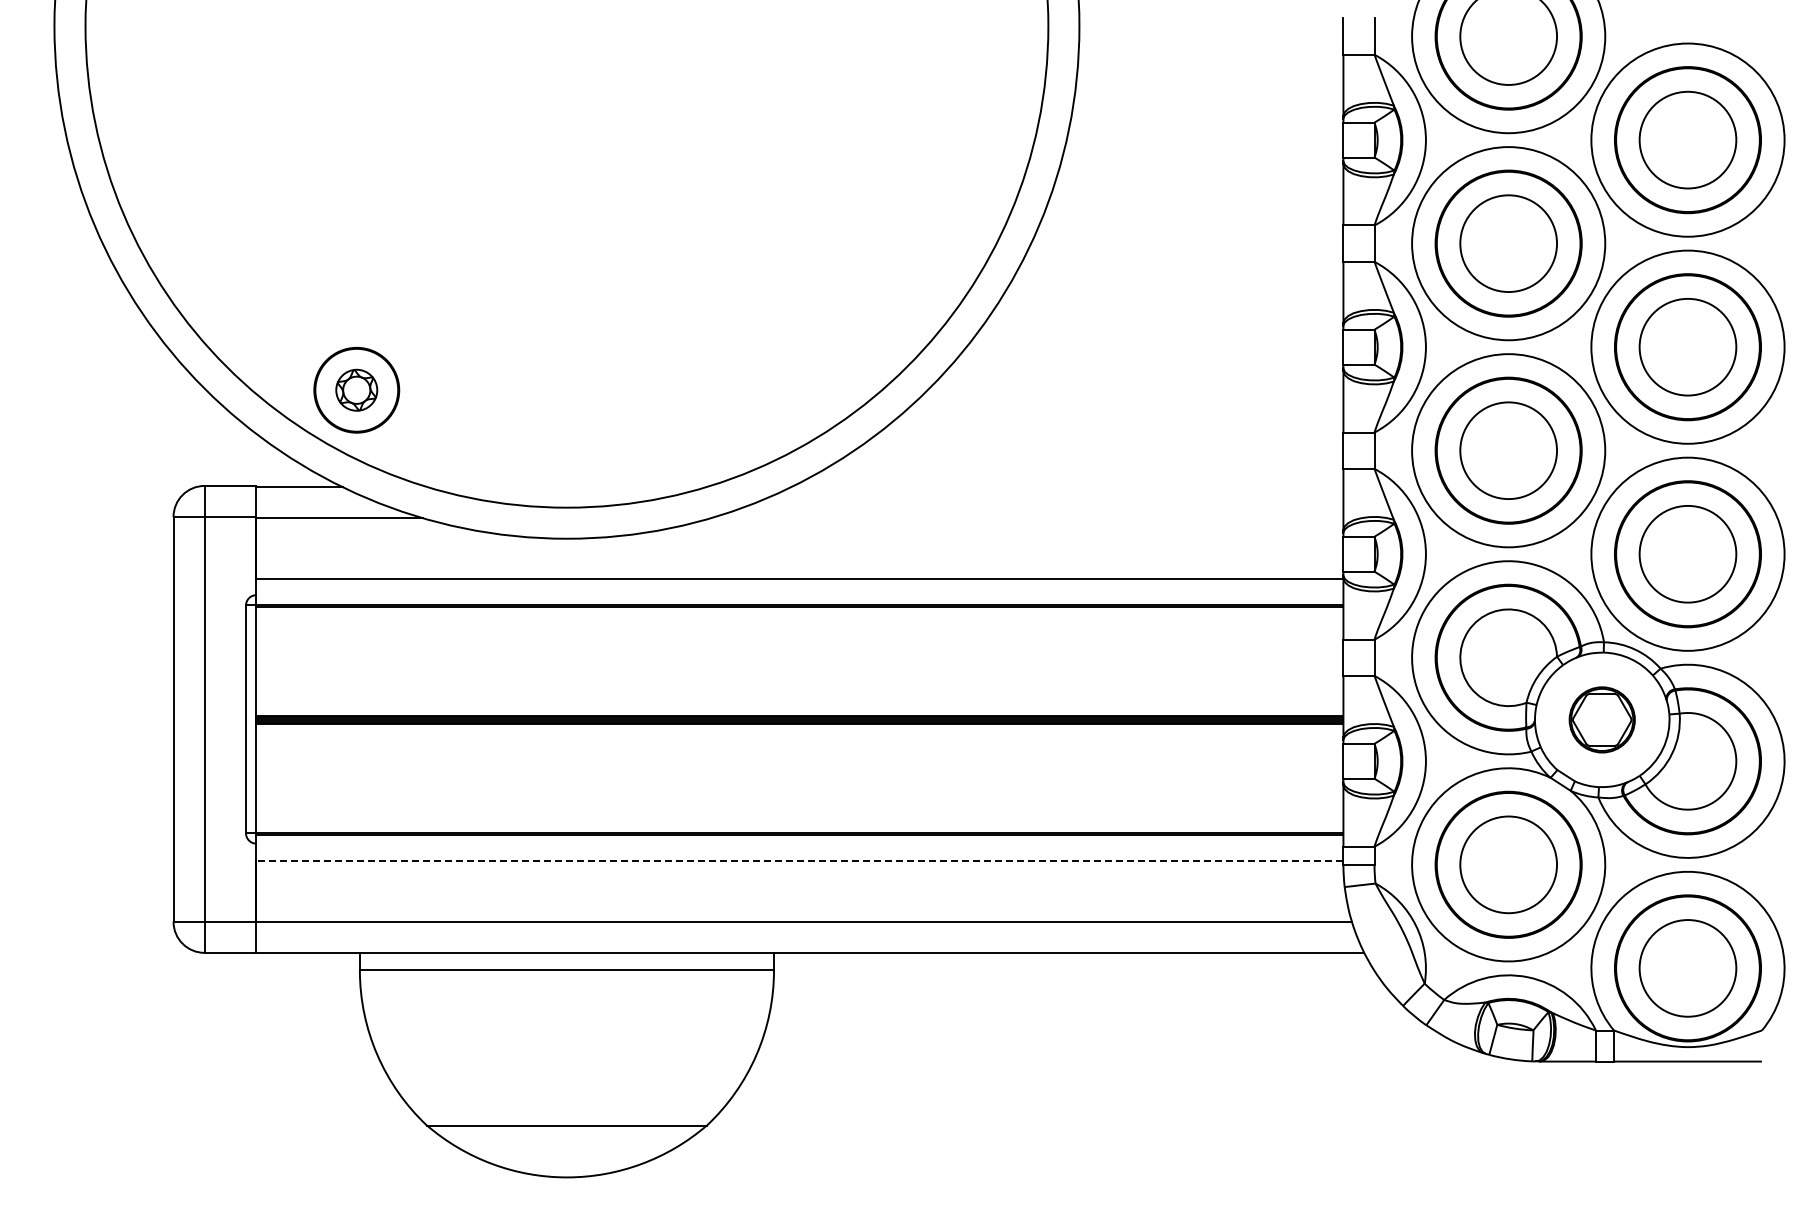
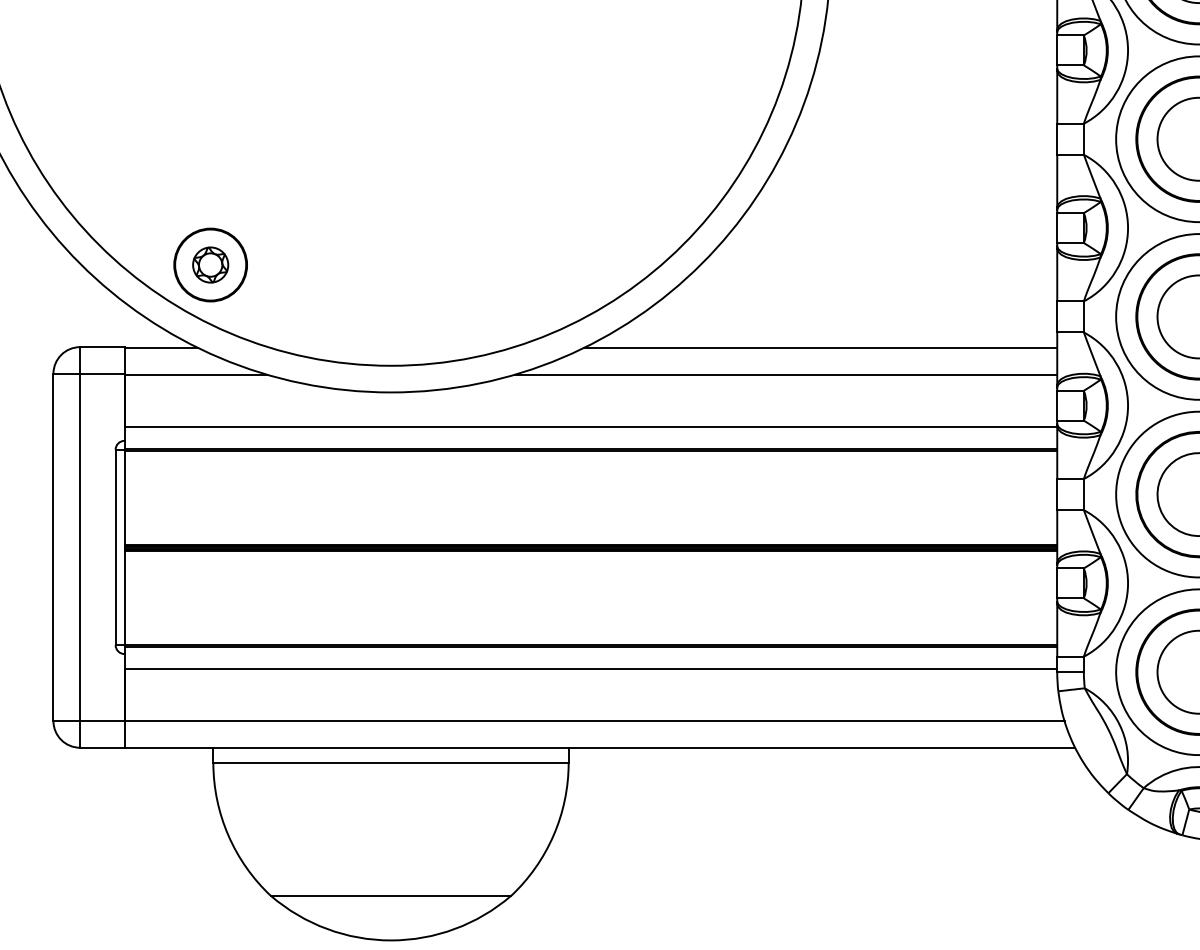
line: (1067, 486) -> (820, 347), added
line: (1027, 518) -> (786, 375), added
line: (799, 860) -> (590, 668), dashed -> solid

